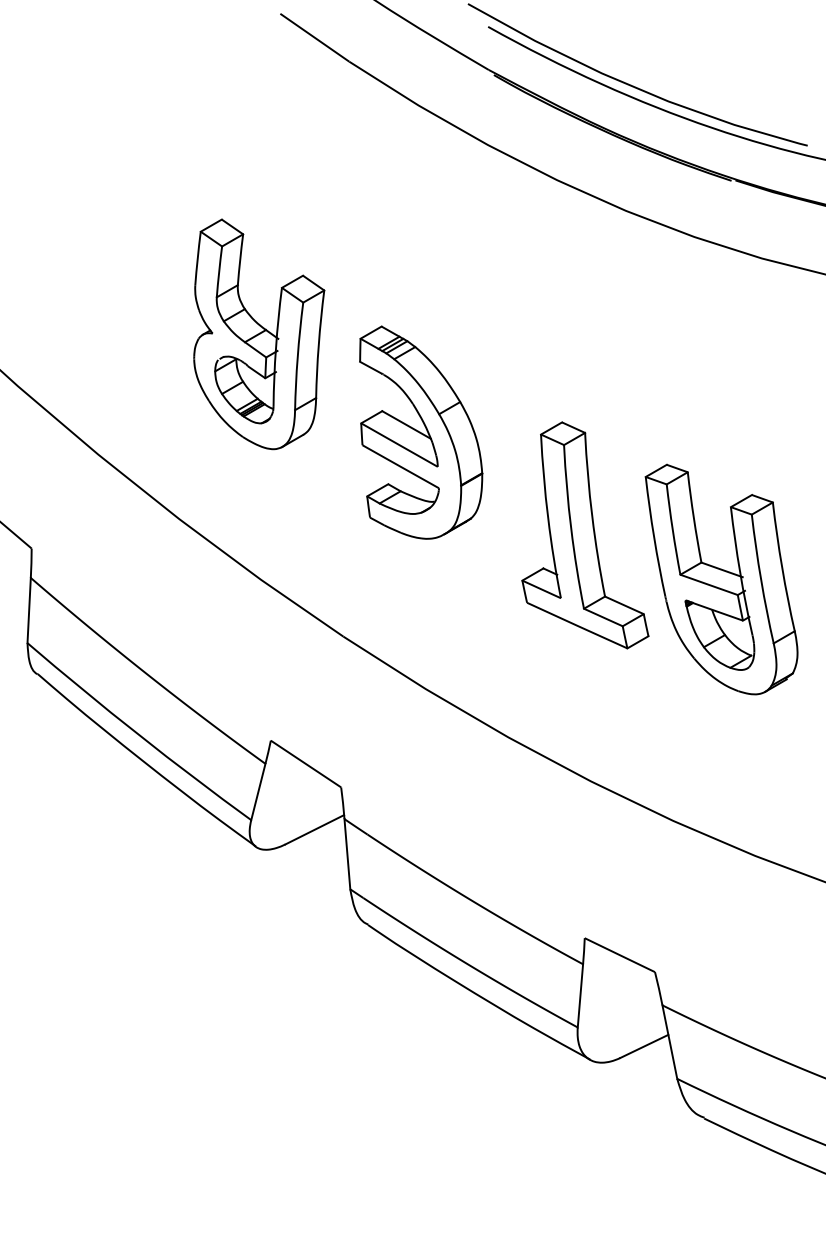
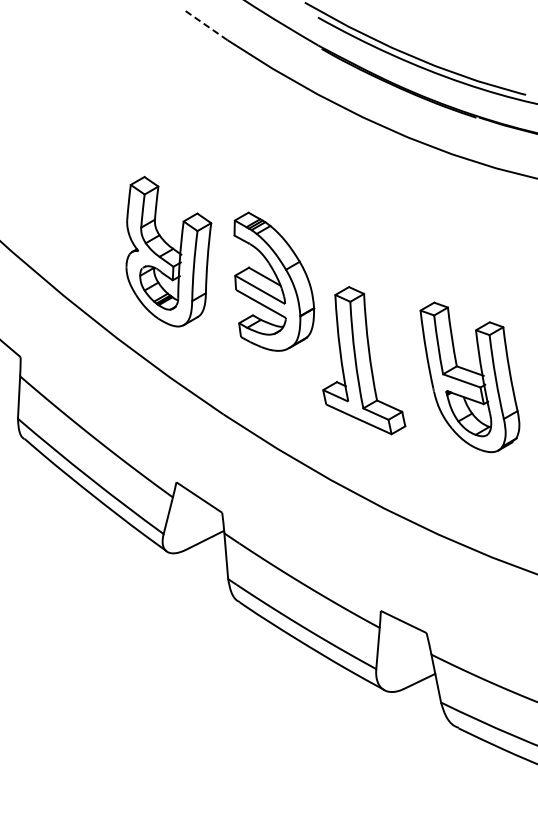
line: (313, 37) -> (204, 24), solid -> dashed
part: (258, 333) -> (168, 251), moved
part: (585, 535) -> (364, 360), moved

